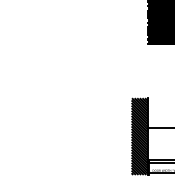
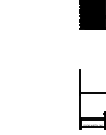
hatch: (139, 136) -> (73, 99), removed

